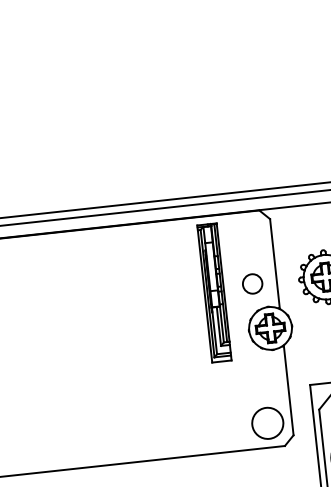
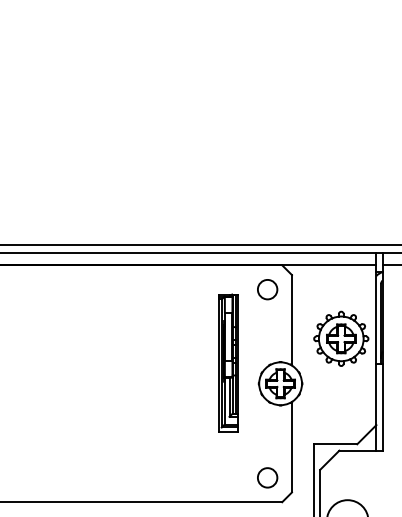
circle: (252, 283) -> (267, 289), moved
part: (214, 292) -> (228, 362), moved
circle: (267, 423) -> (267, 477), size x0.62

